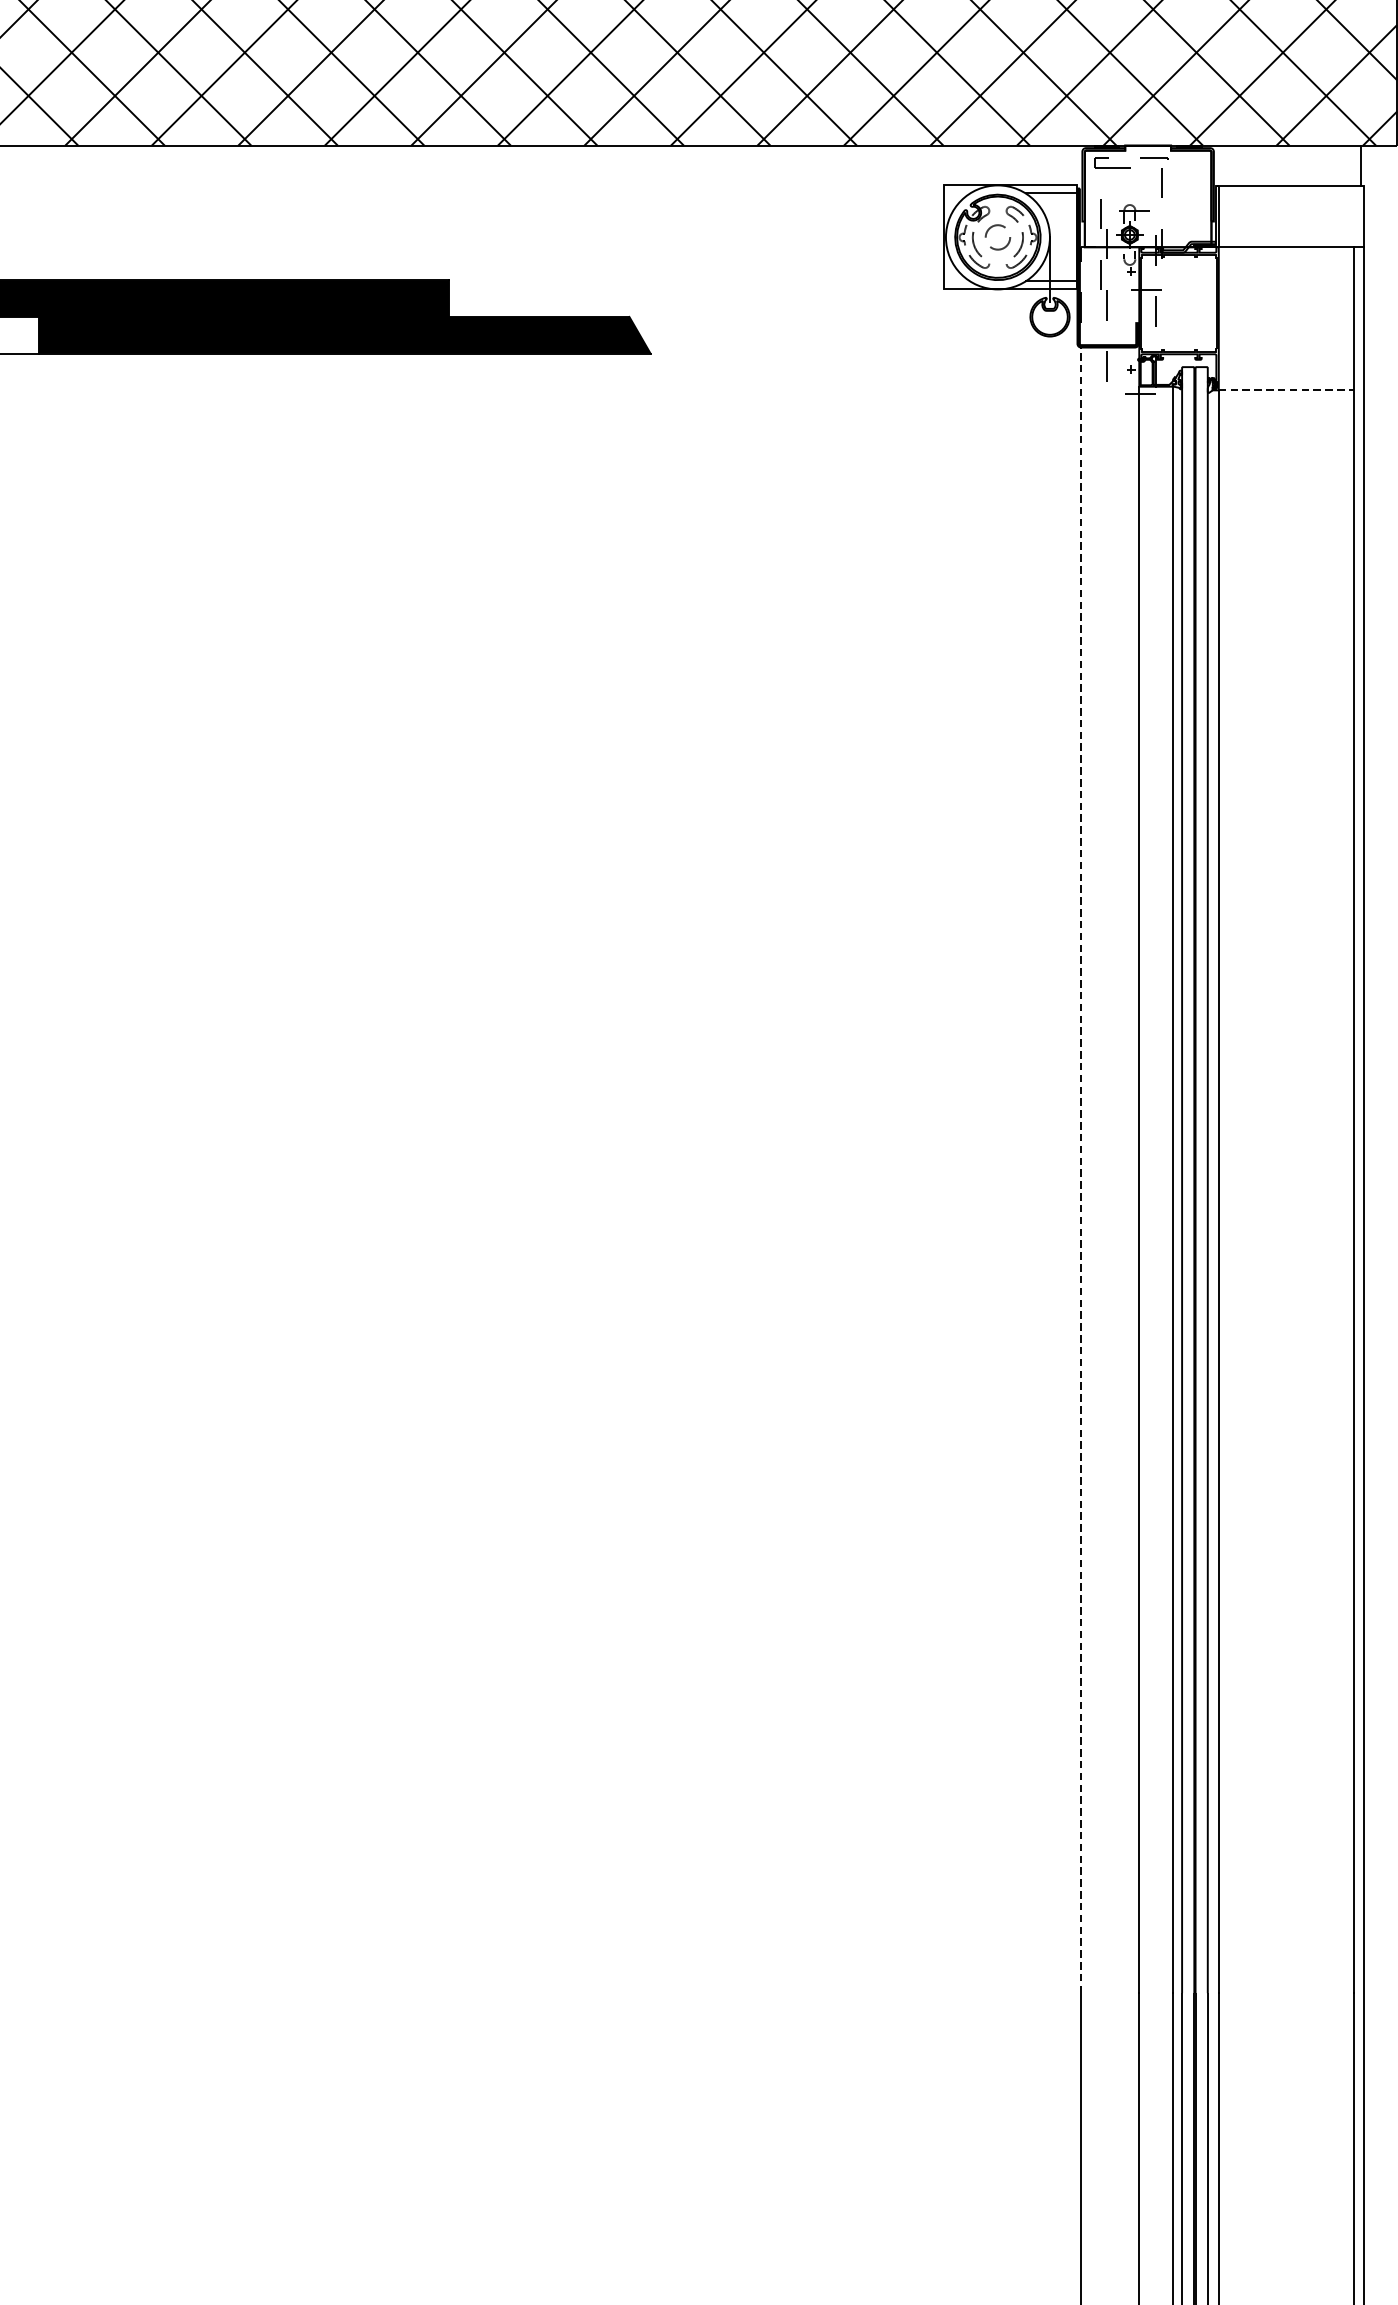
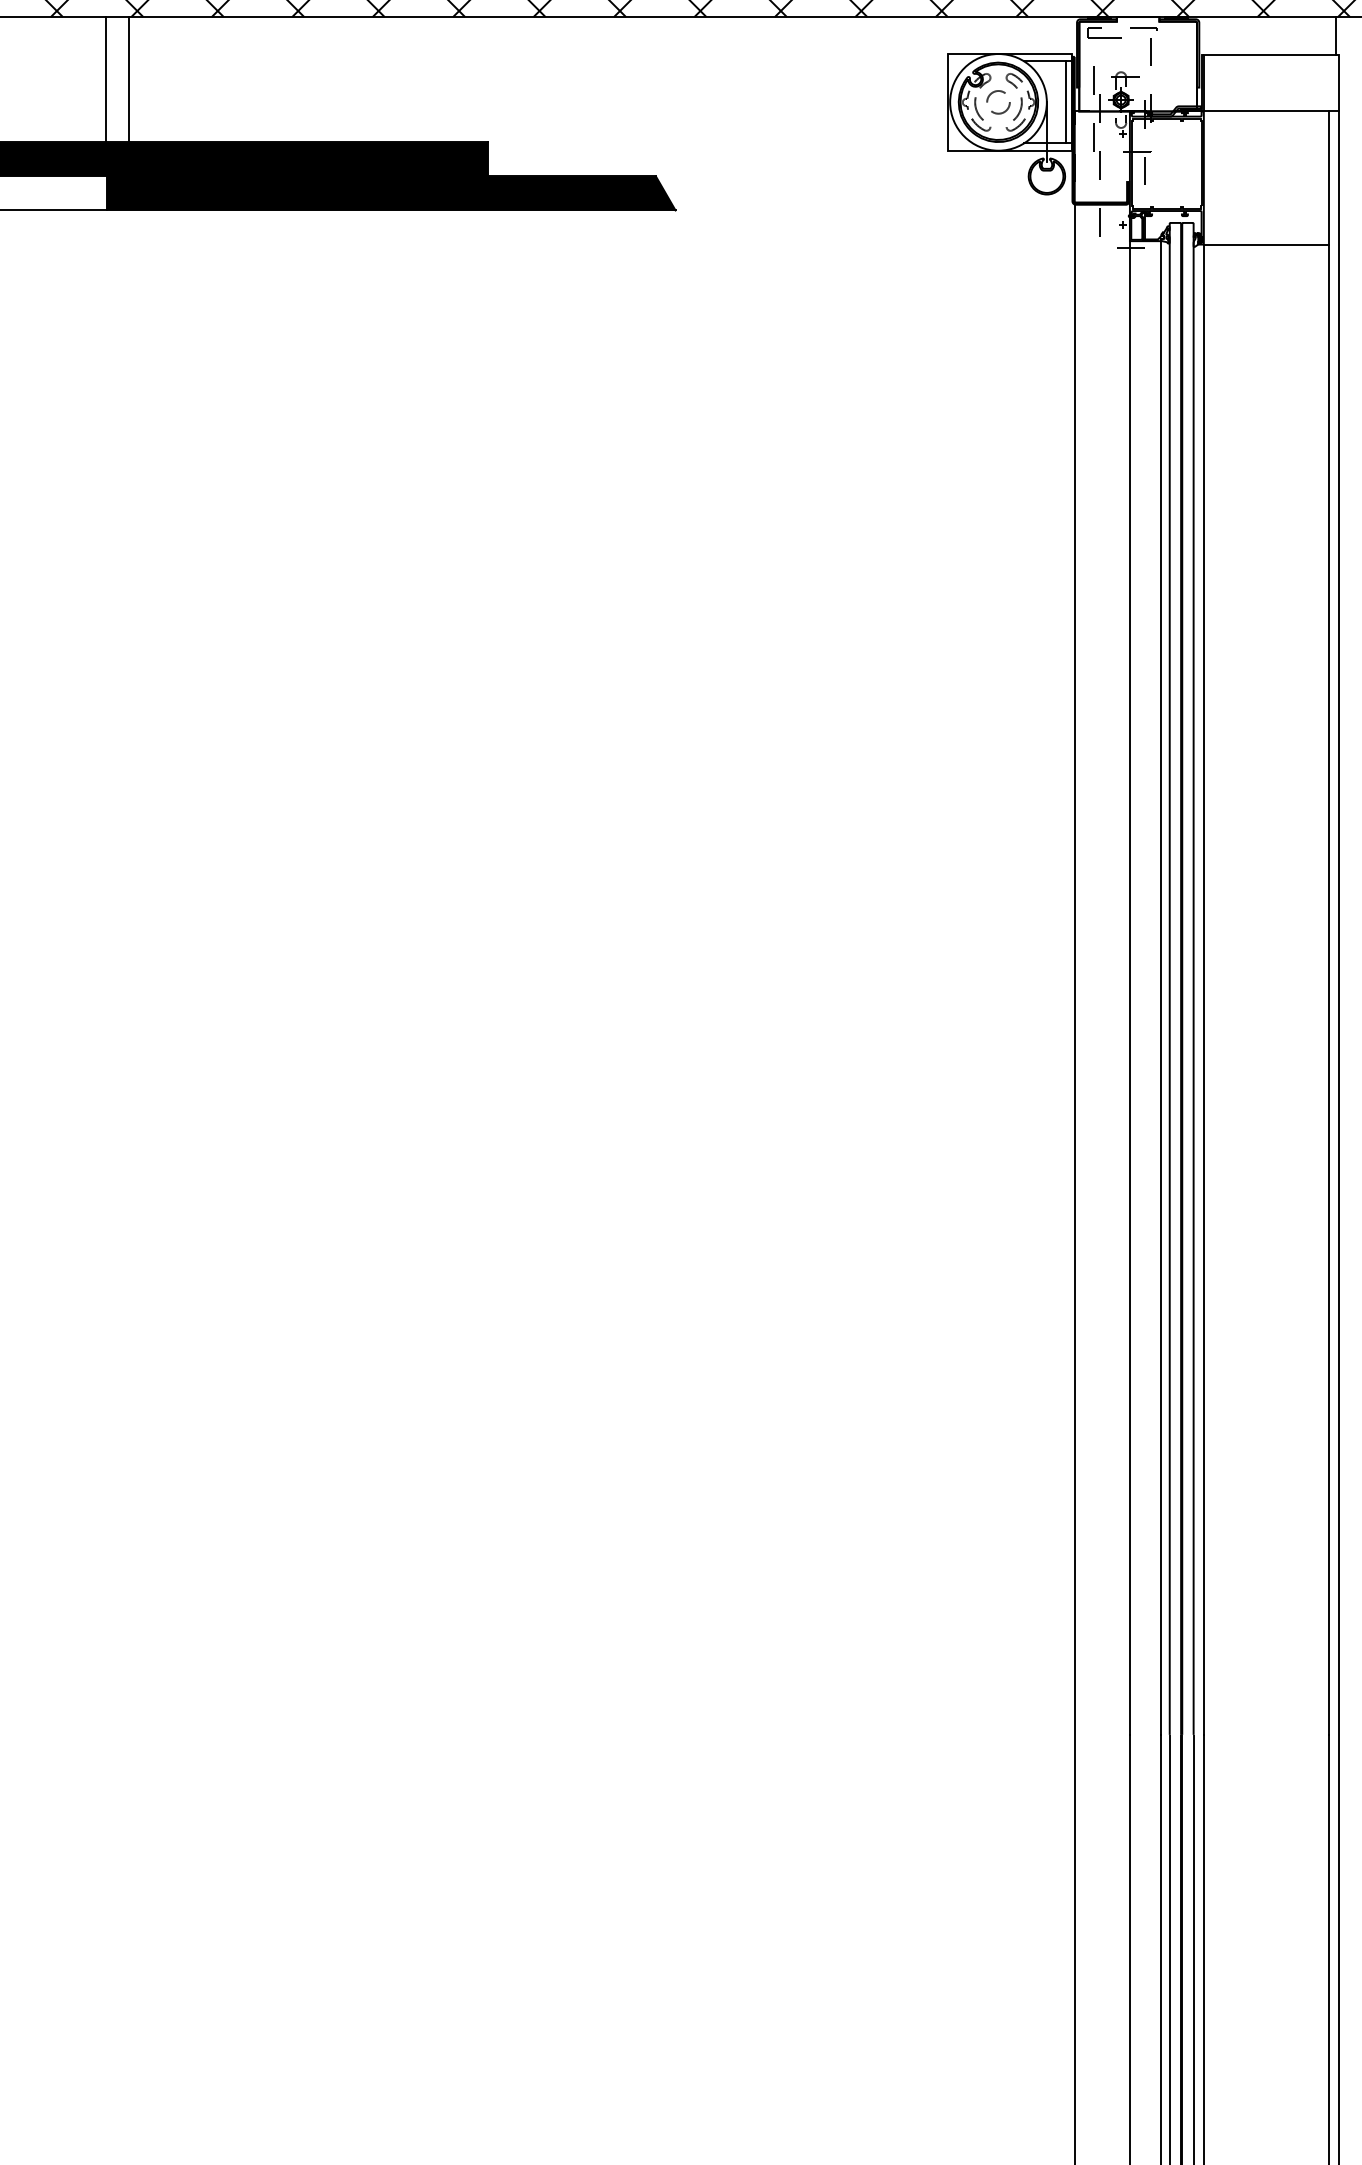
line: (38, 212) -> (106, 79), added
line: (62, 212) -> (128, 79), added
line: (1069, 237) -> (1065, 102), added
line: (1286, 390) -> (1266, 244), dashed -> solid
line: (1080, 1170) -> (1075, 969), dashed -> solid

